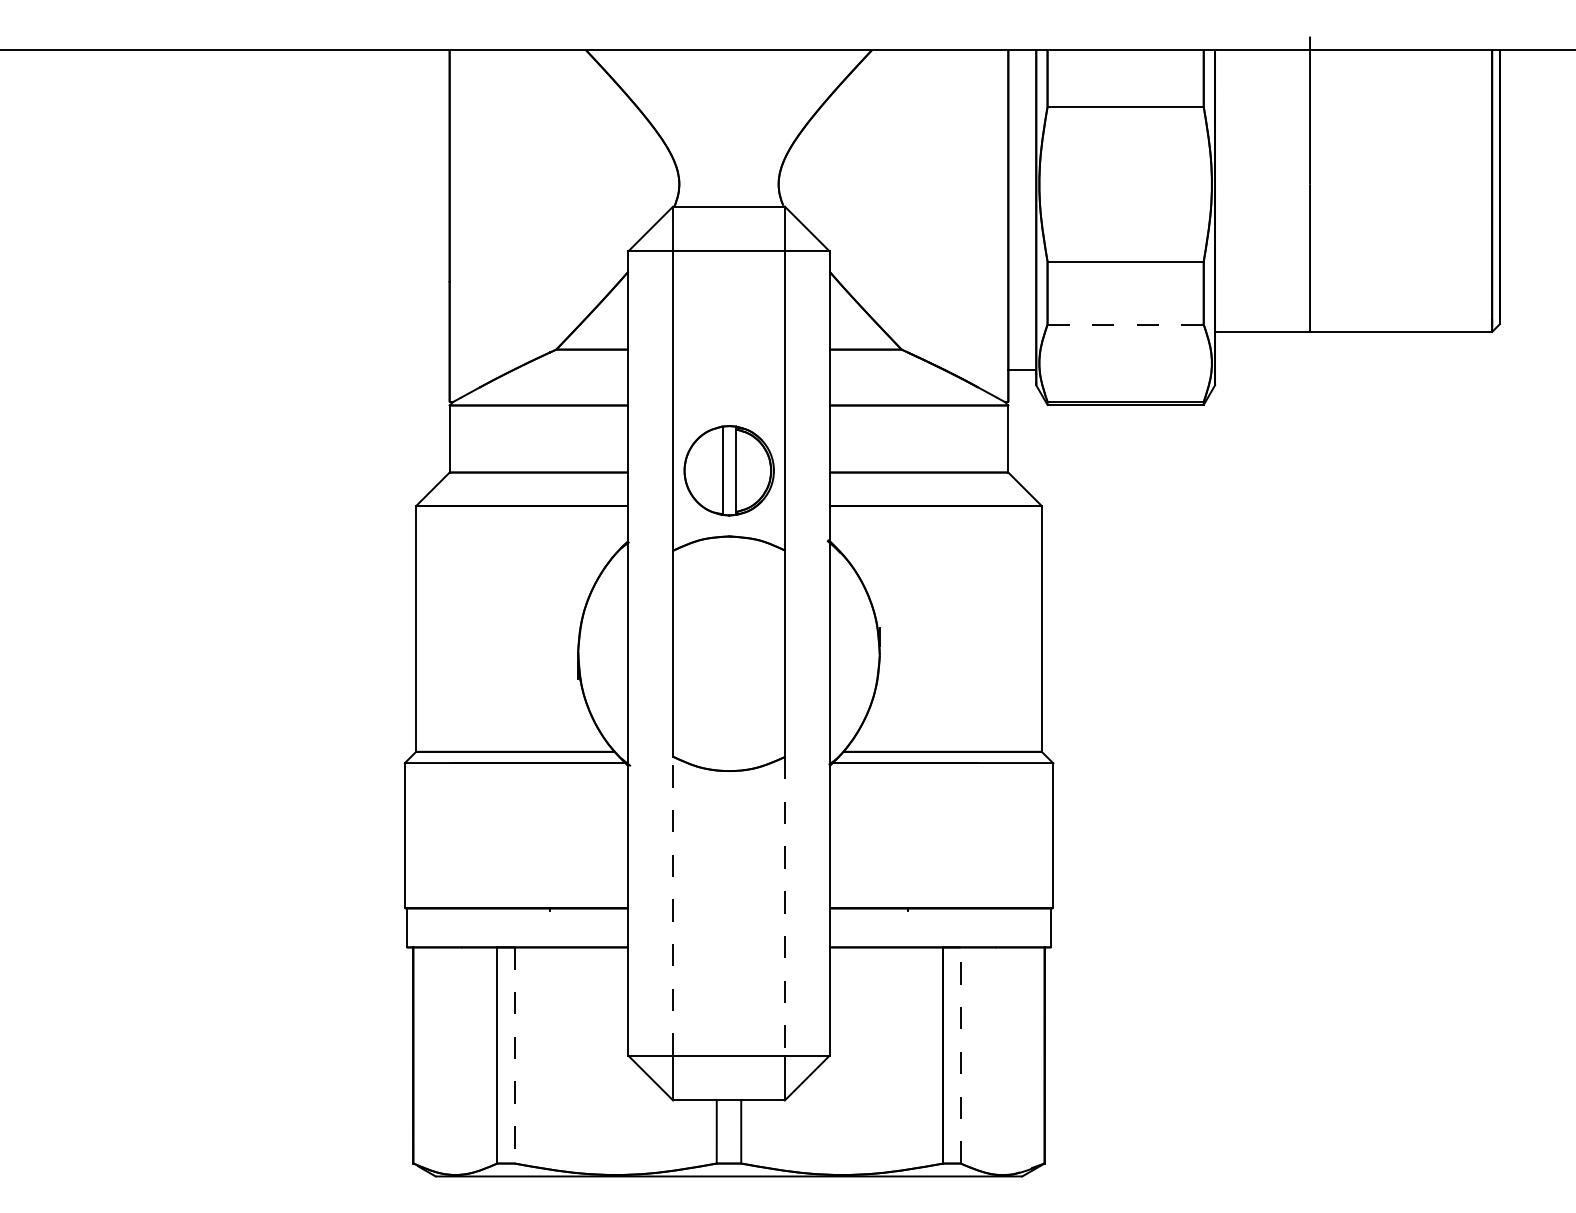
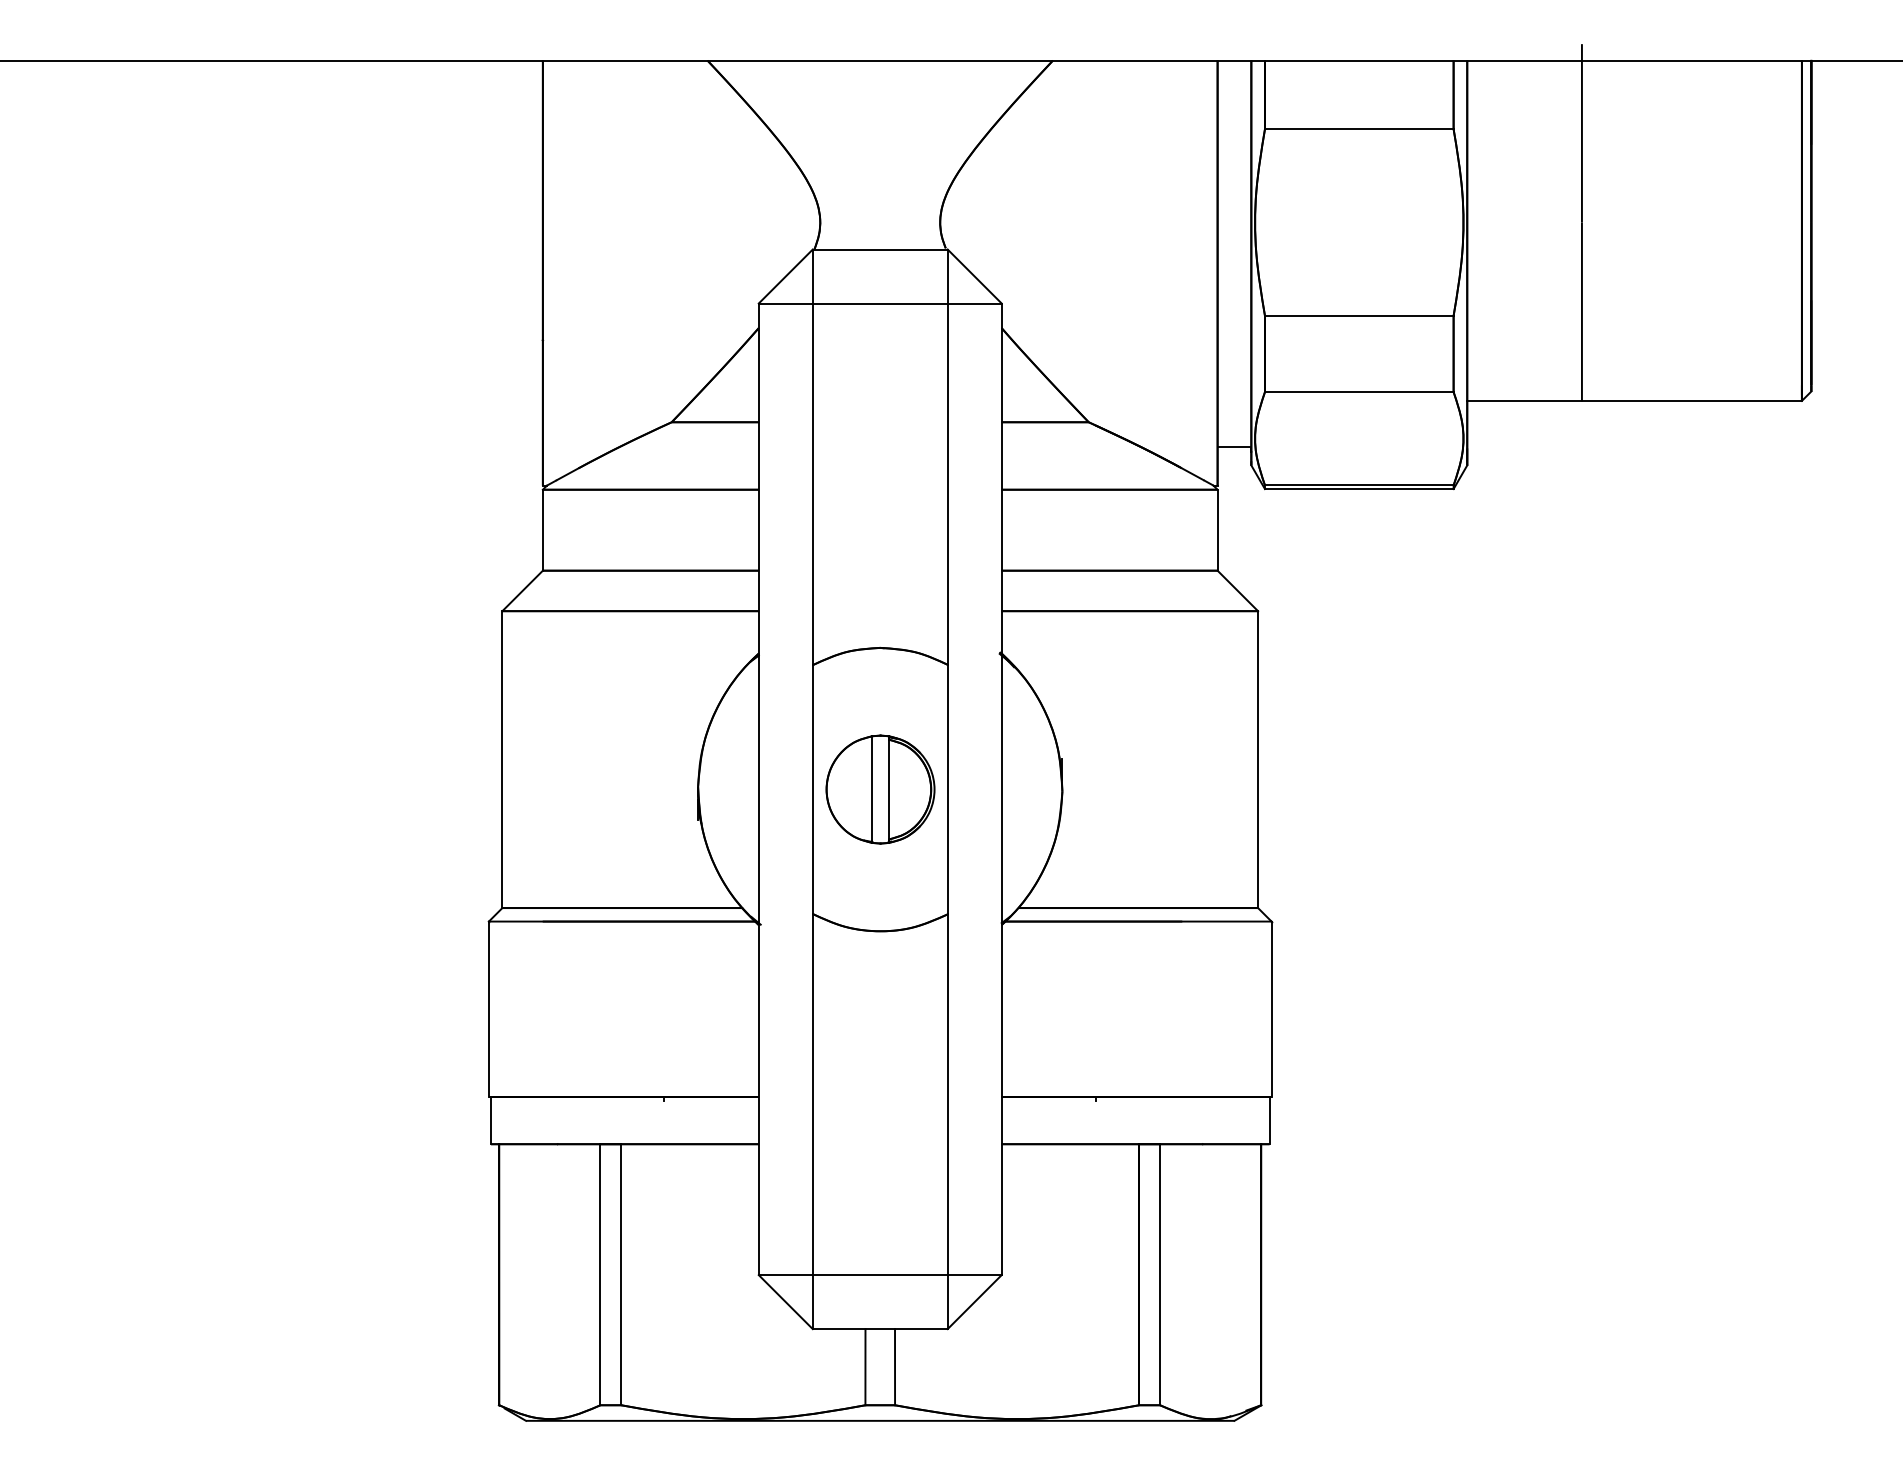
line: (1124, 324) -> (1358, 392), dashed -> solid
part: (729, 470) -> (880, 789), moved
line: (672, 906) -> (812, 1094), dashed -> solid
line: (784, 907) -> (947, 1095), dashed -> solid
line: (514, 1055) -> (621, 1274), dashed -> solid
line: (961, 1055) -> (1160, 1274), dashed -> solid

